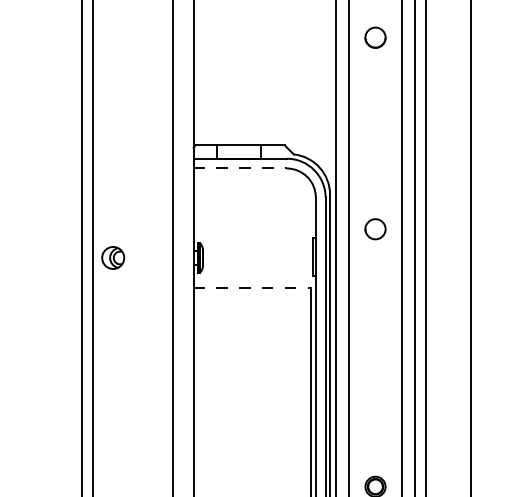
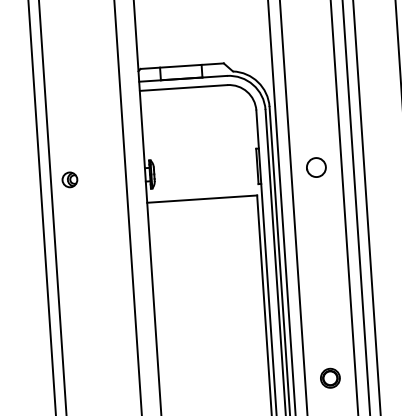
line: (240, 168) -> (183, 87), dashed -> solid
circle: (375, 229) -> (316, 167), moved
part: (112, 257) -> (69, 179), size x0.71
line: (252, 287) -> (202, 198), dashed -> solid

